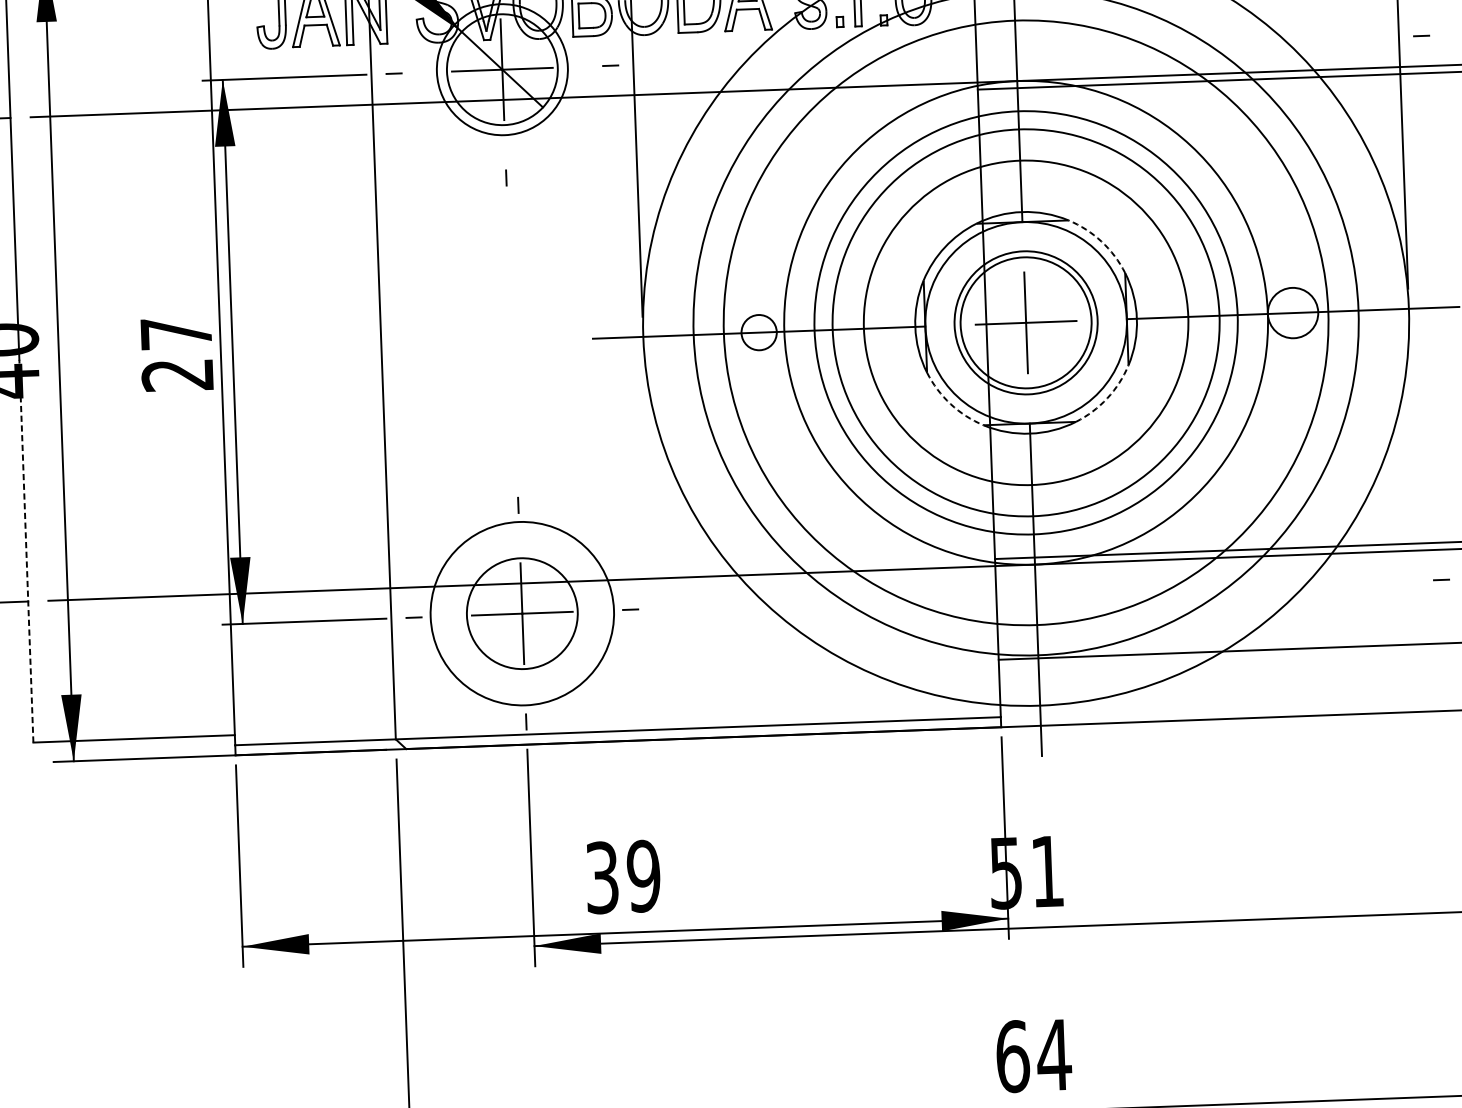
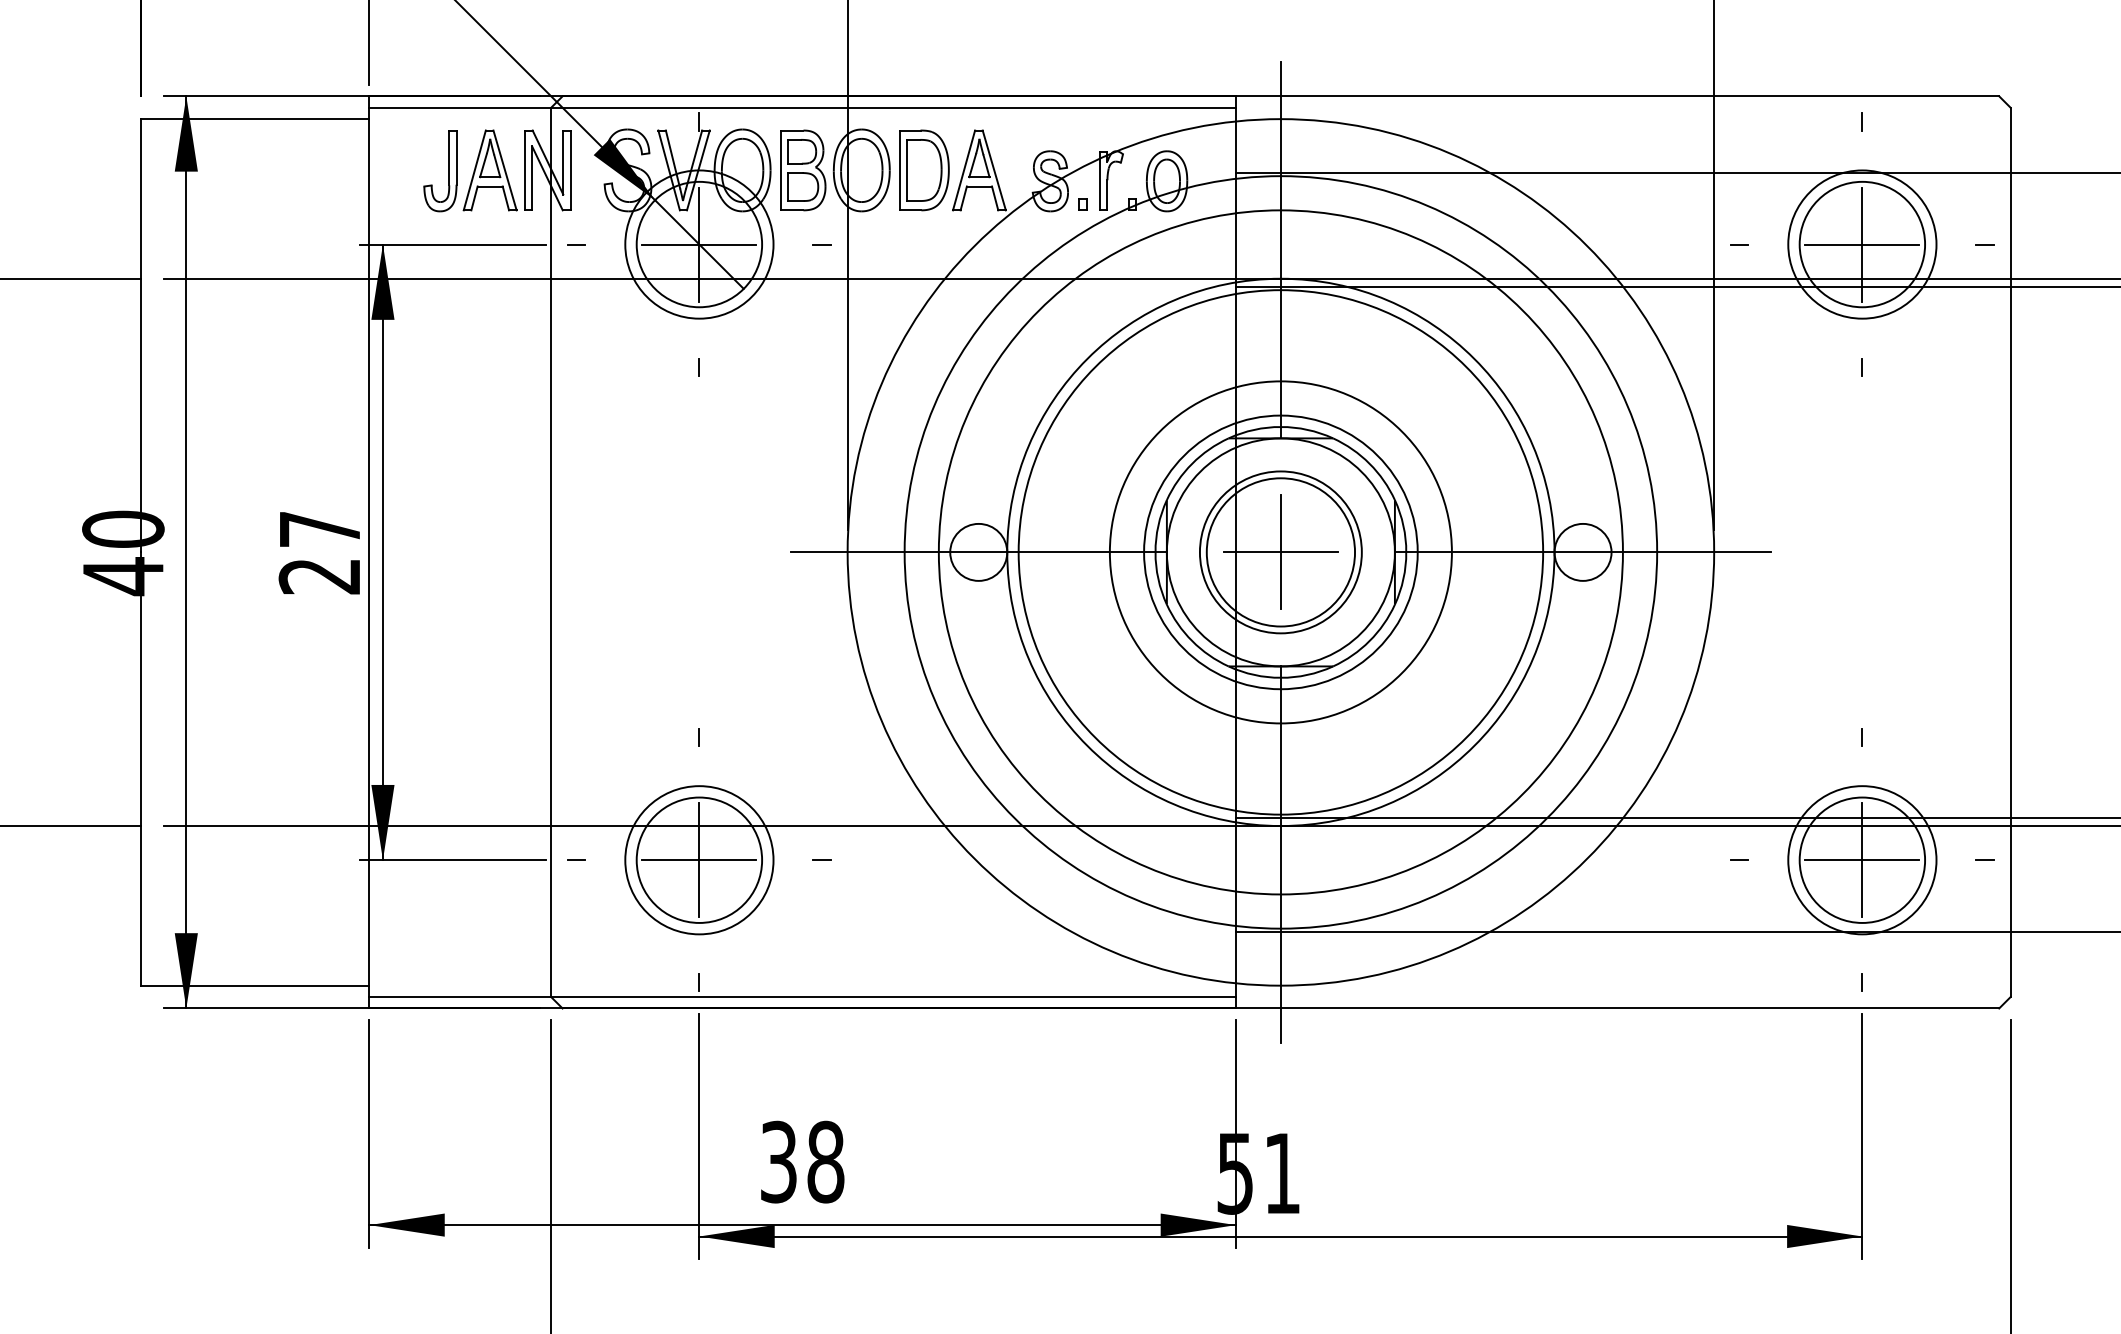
arc: (1101, 241) -> (1369, 463), dashed -> solid
circle: (1025, 322) -> (1280, 552), size x0.62
circle: (1025, 322) -> (1280, 552), size x0.71
circle: (1025, 322) -> (1280, 552), size x1.43
circle: (758, 331) -> (978, 551), size x1.43
arc: (1107, 398) -> (1369, 641), dashed -> solid
arc: (950, 404) -> (1192, 641), dashed -> solid
line: (26, 551) -> (141, 769), dashed -> solid
circle: (522, 613) -> (699, 860), size x0.71
text: (643, 875) -> (825, 1161), 39 -> 38

